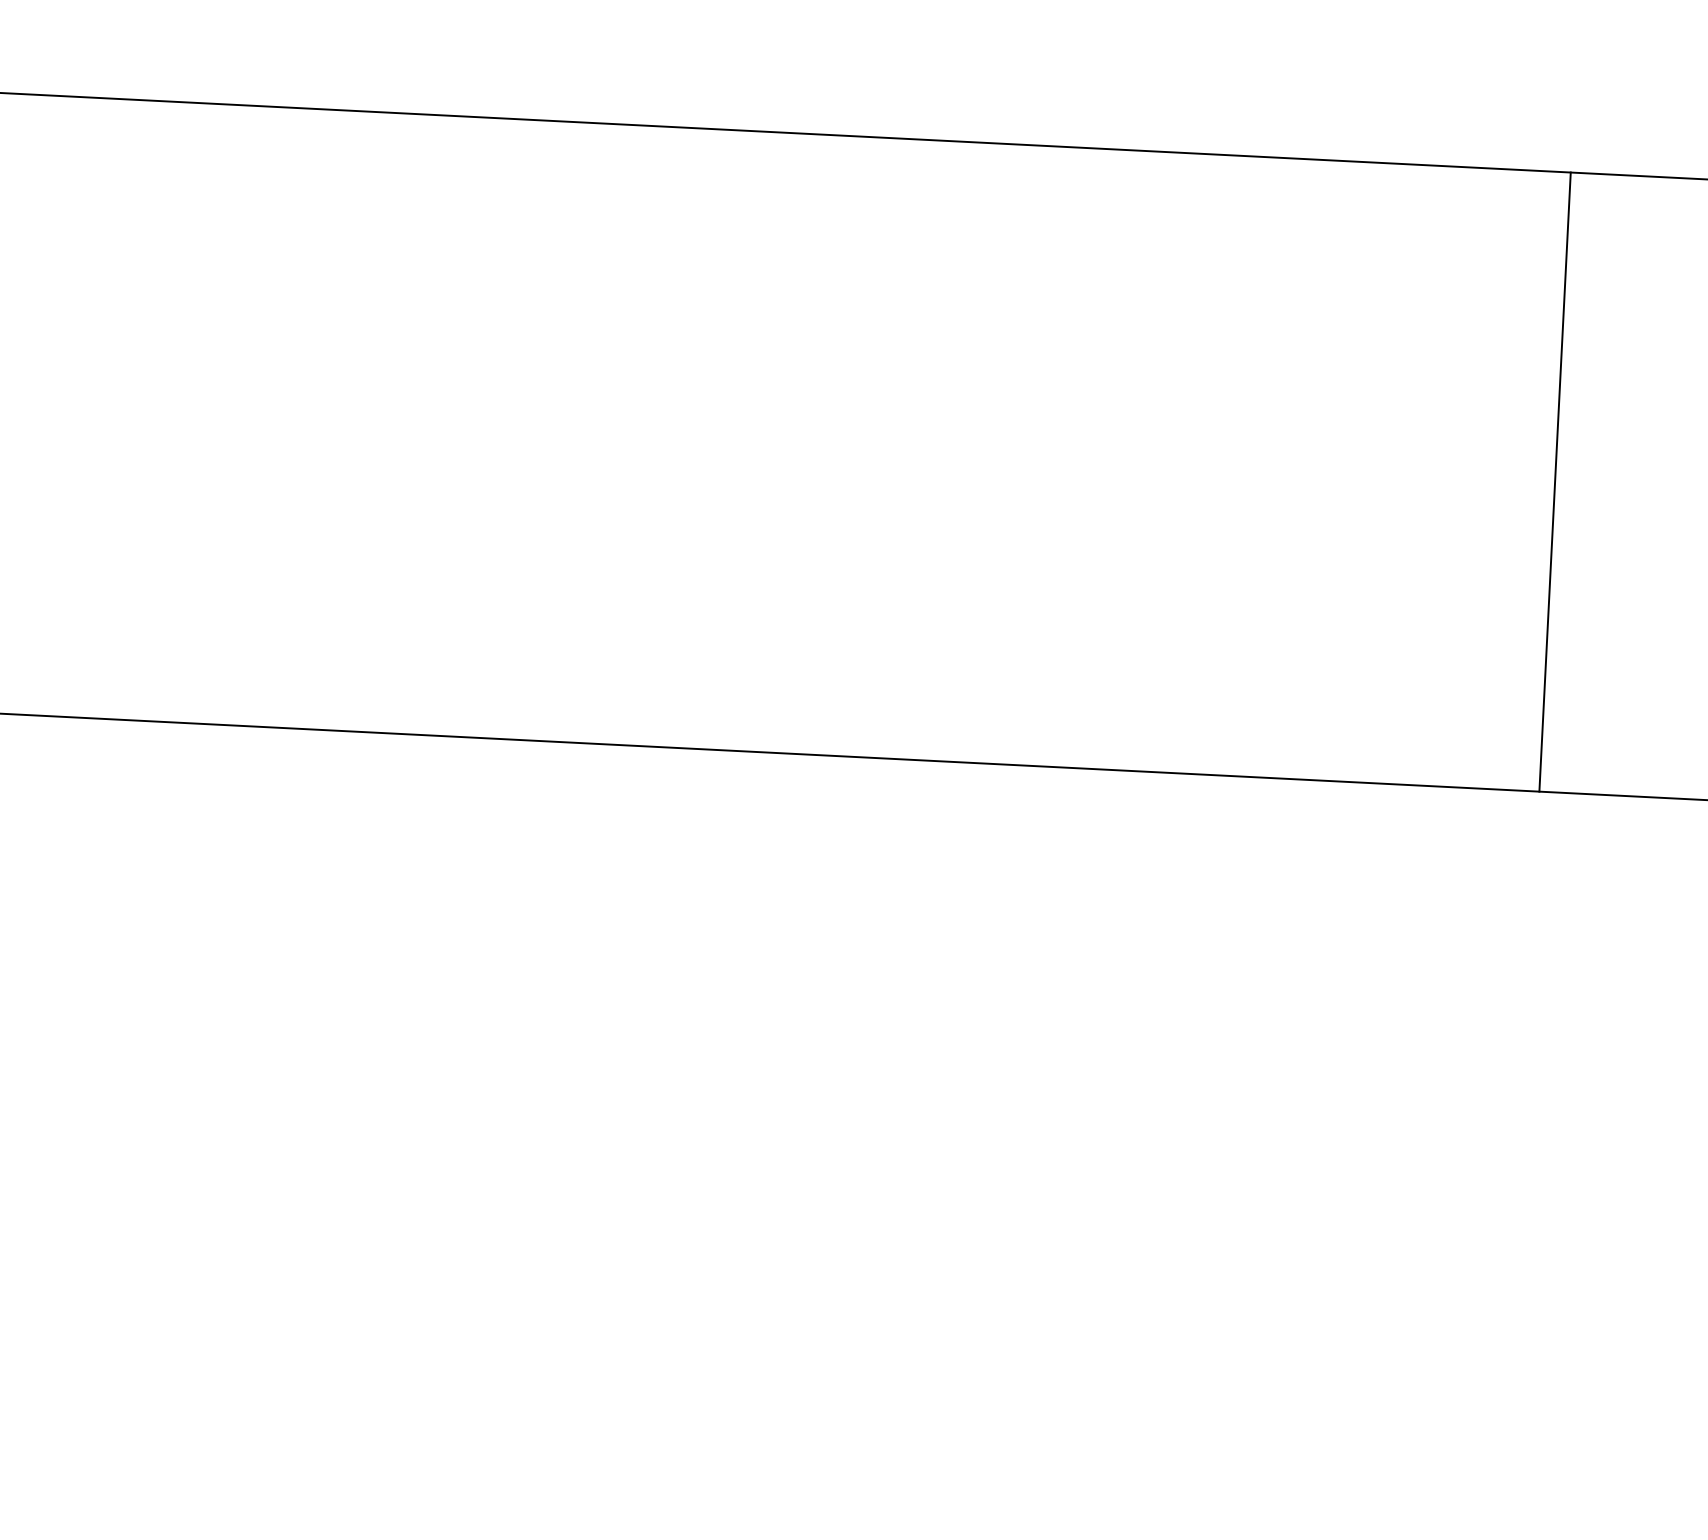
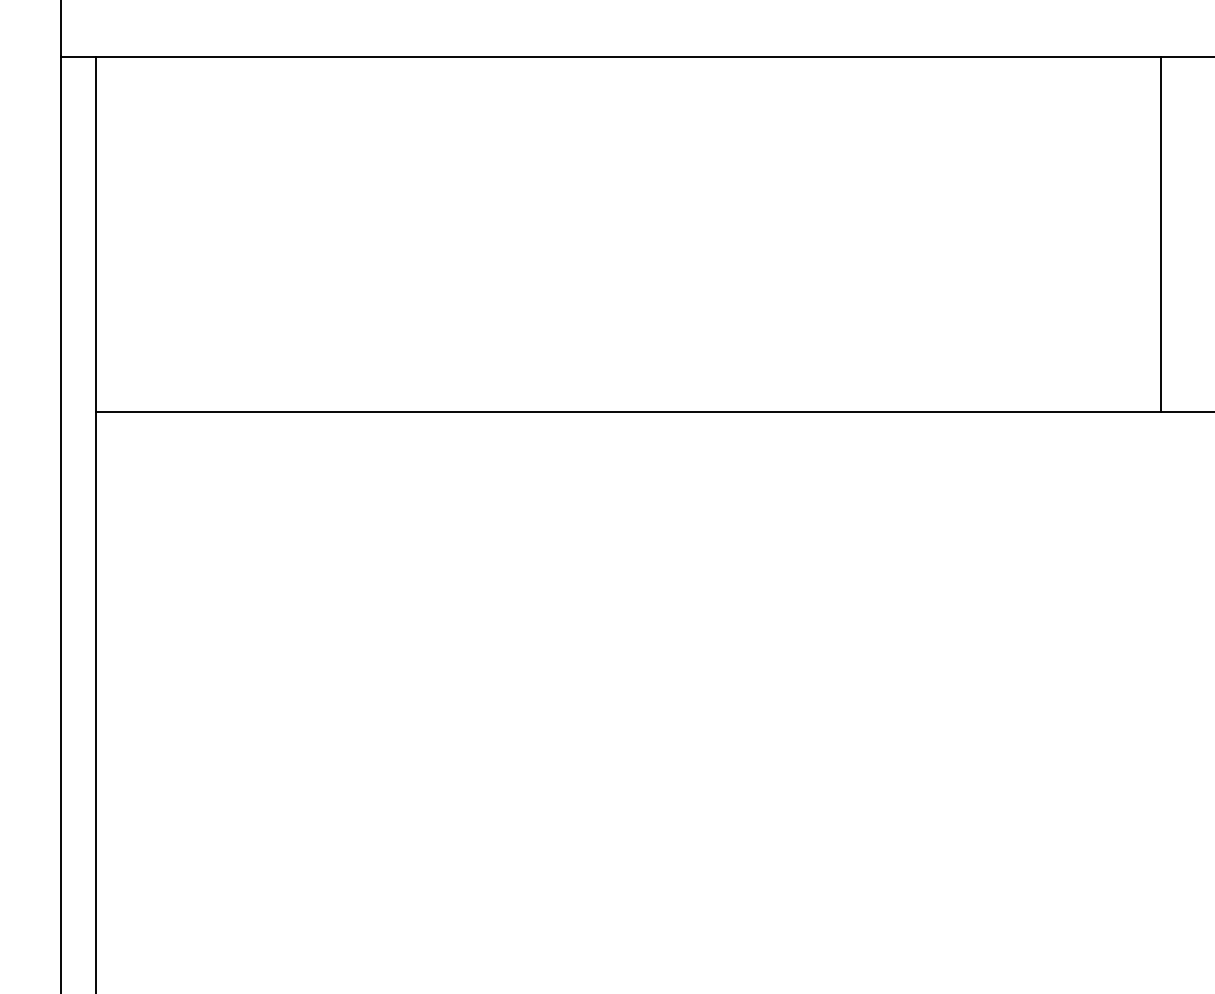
line: (1554, 480) -> (1160, 233), moved

